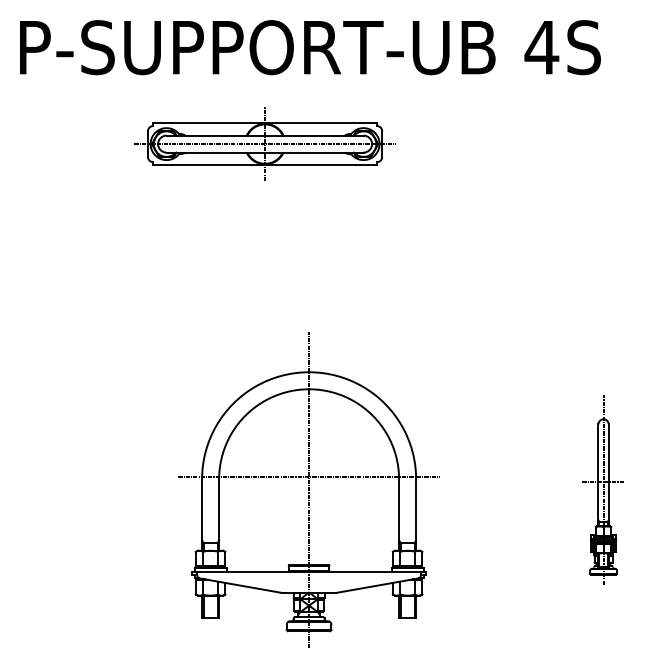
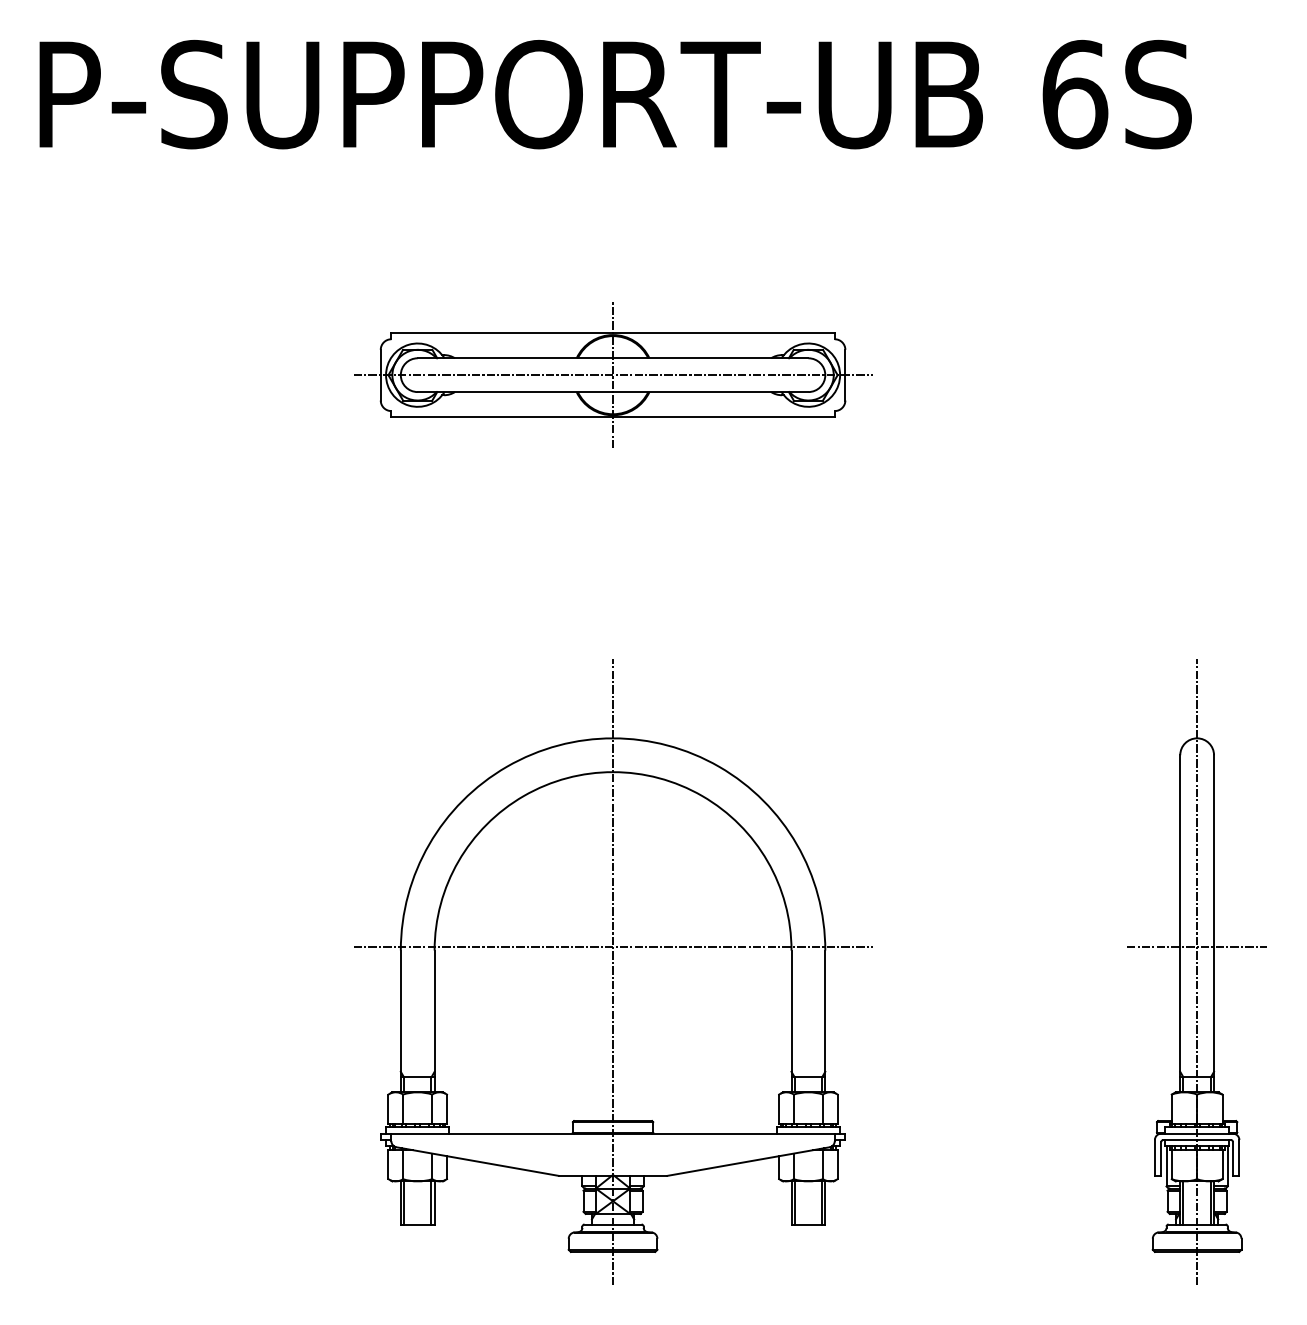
text: (541, 47) -> (1073, 94), 4S -> 6S
part: (264, 143) -> (611, 373), moved
part: (603, 489) -> (1196, 970), size x1.67

